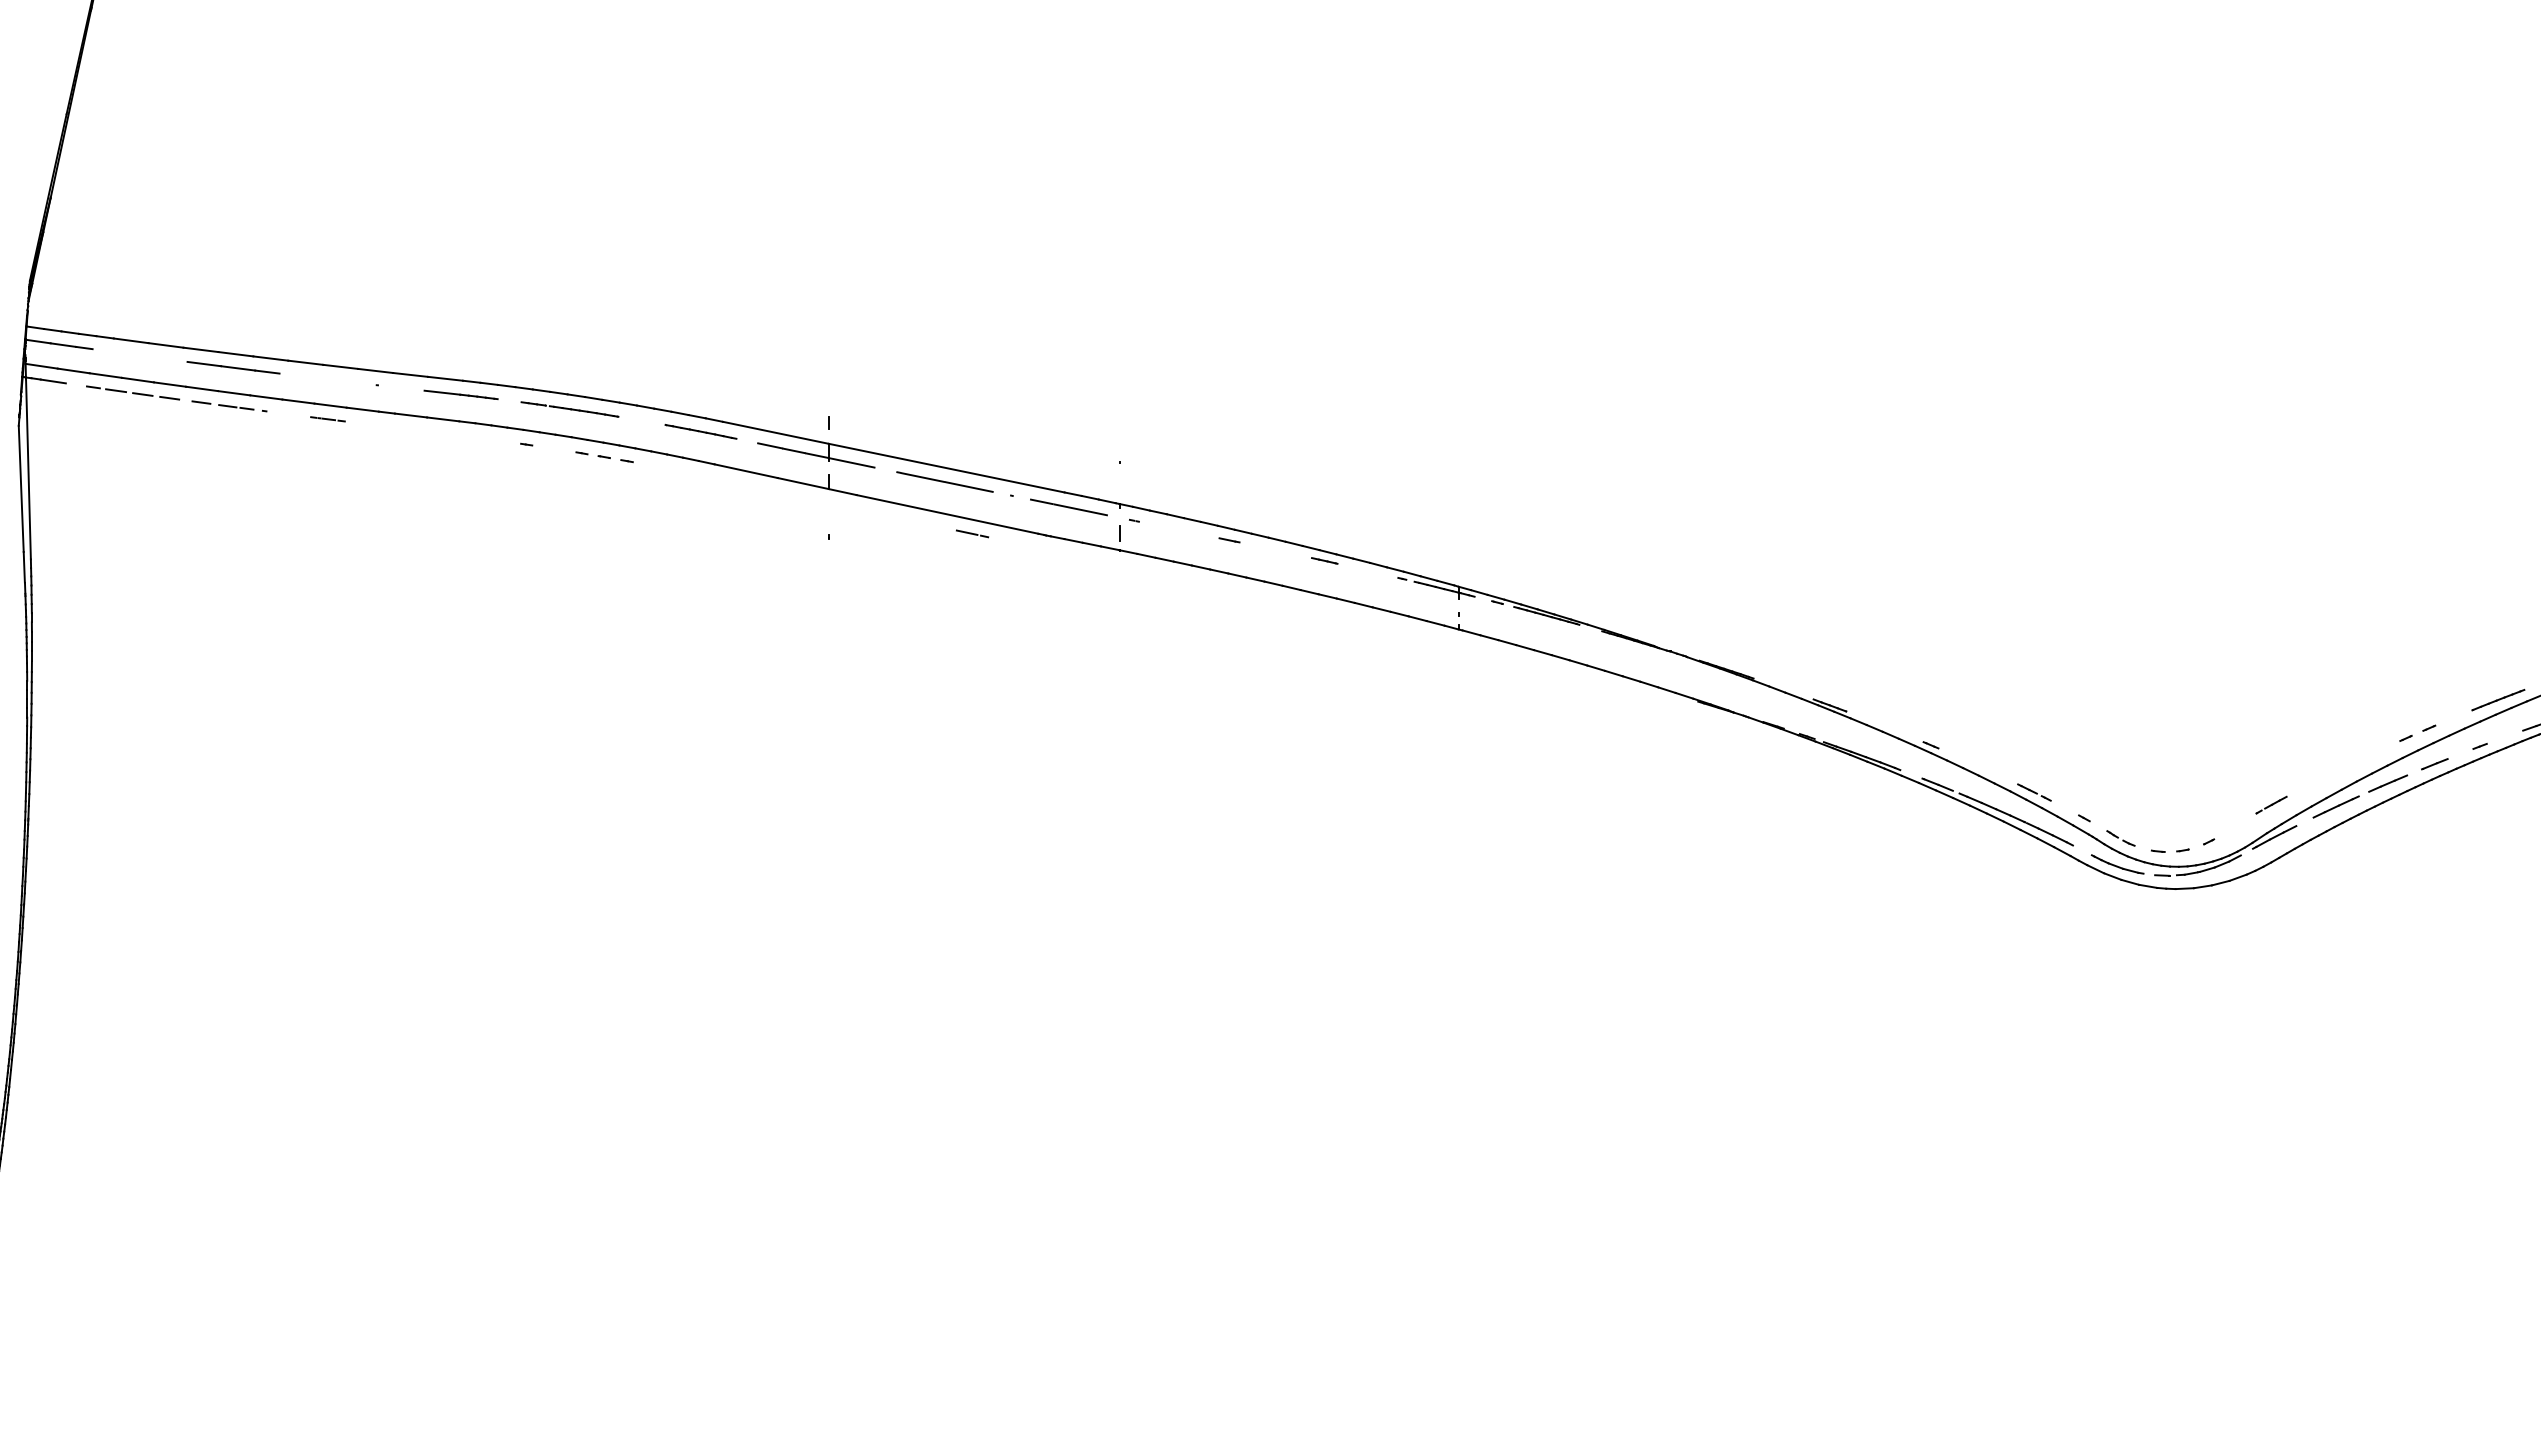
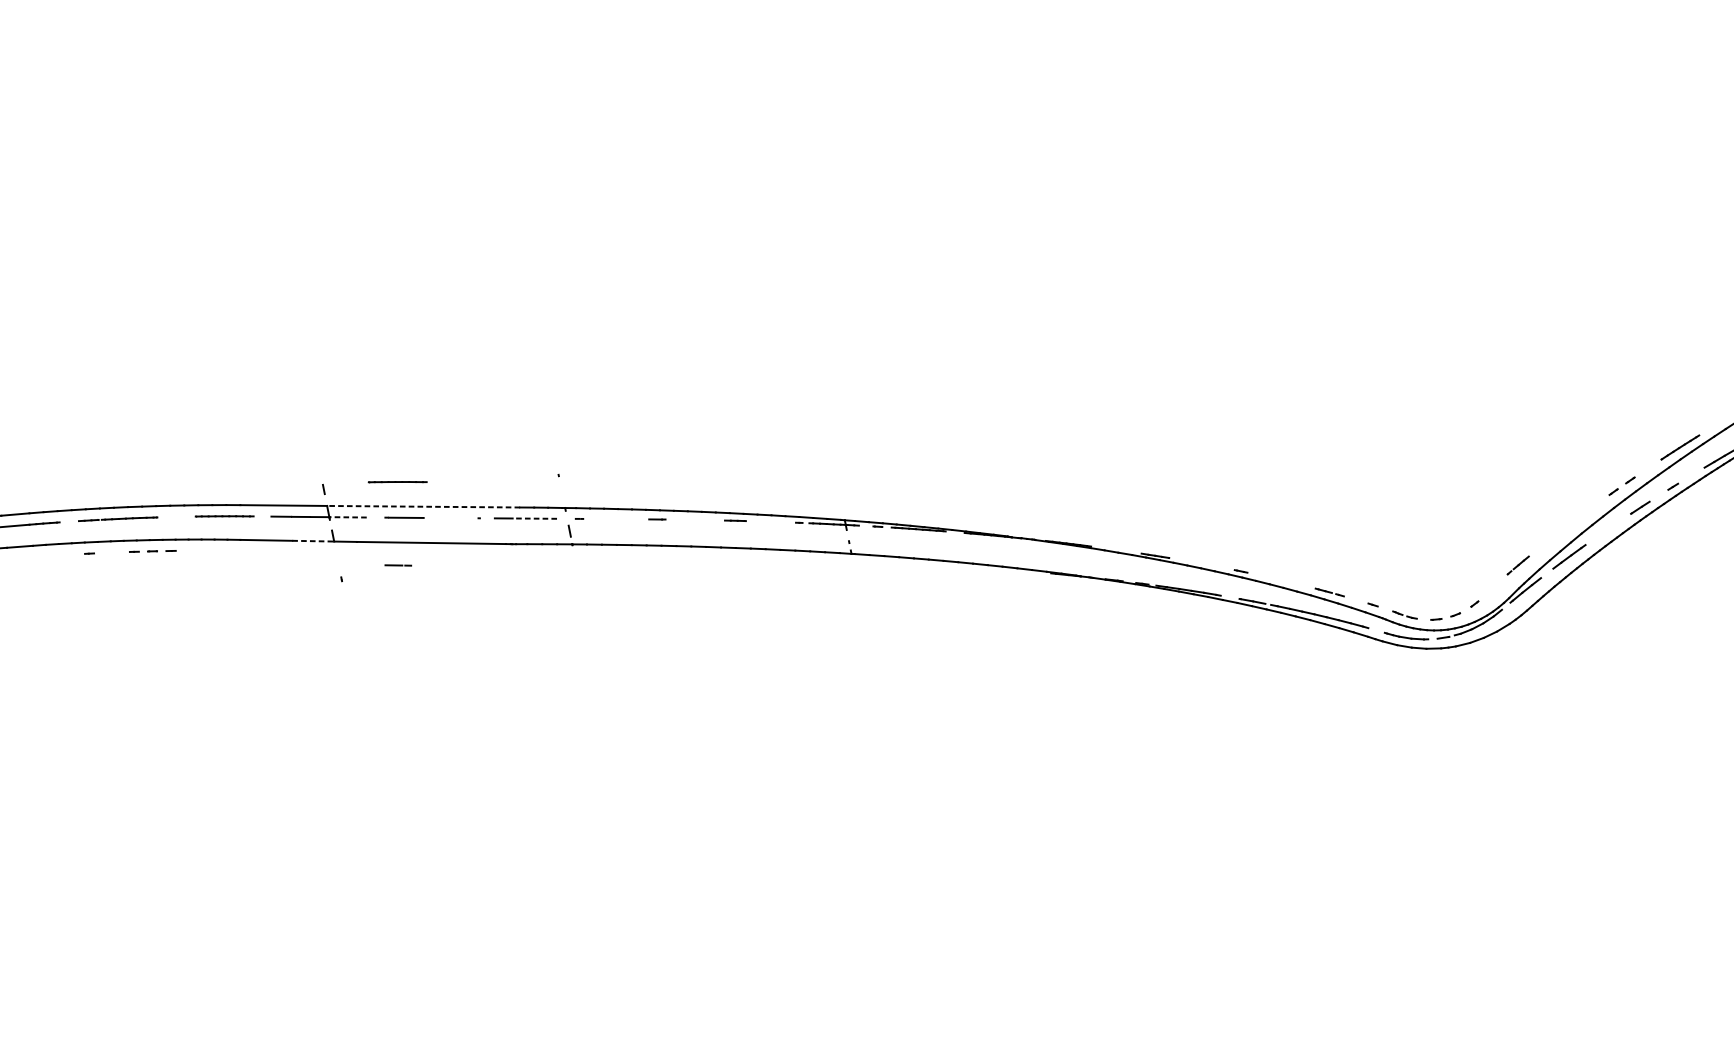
line: (920, 431) -> (397, 481), added
line: (851, 462) -> (347, 517), solid -> dashed
line: (946, 468) -> (423, 507), solid -> dashed
line: (803, 483) -> (313, 541), solid -> dashed
line: (968, 486) -> (443, 517), removed
line: (1080, 509) -> (535, 518), solid -> dashed
line: (972, 533) -> (398, 565), moved
line: (2388, 783) -> (1606, 530), removed

